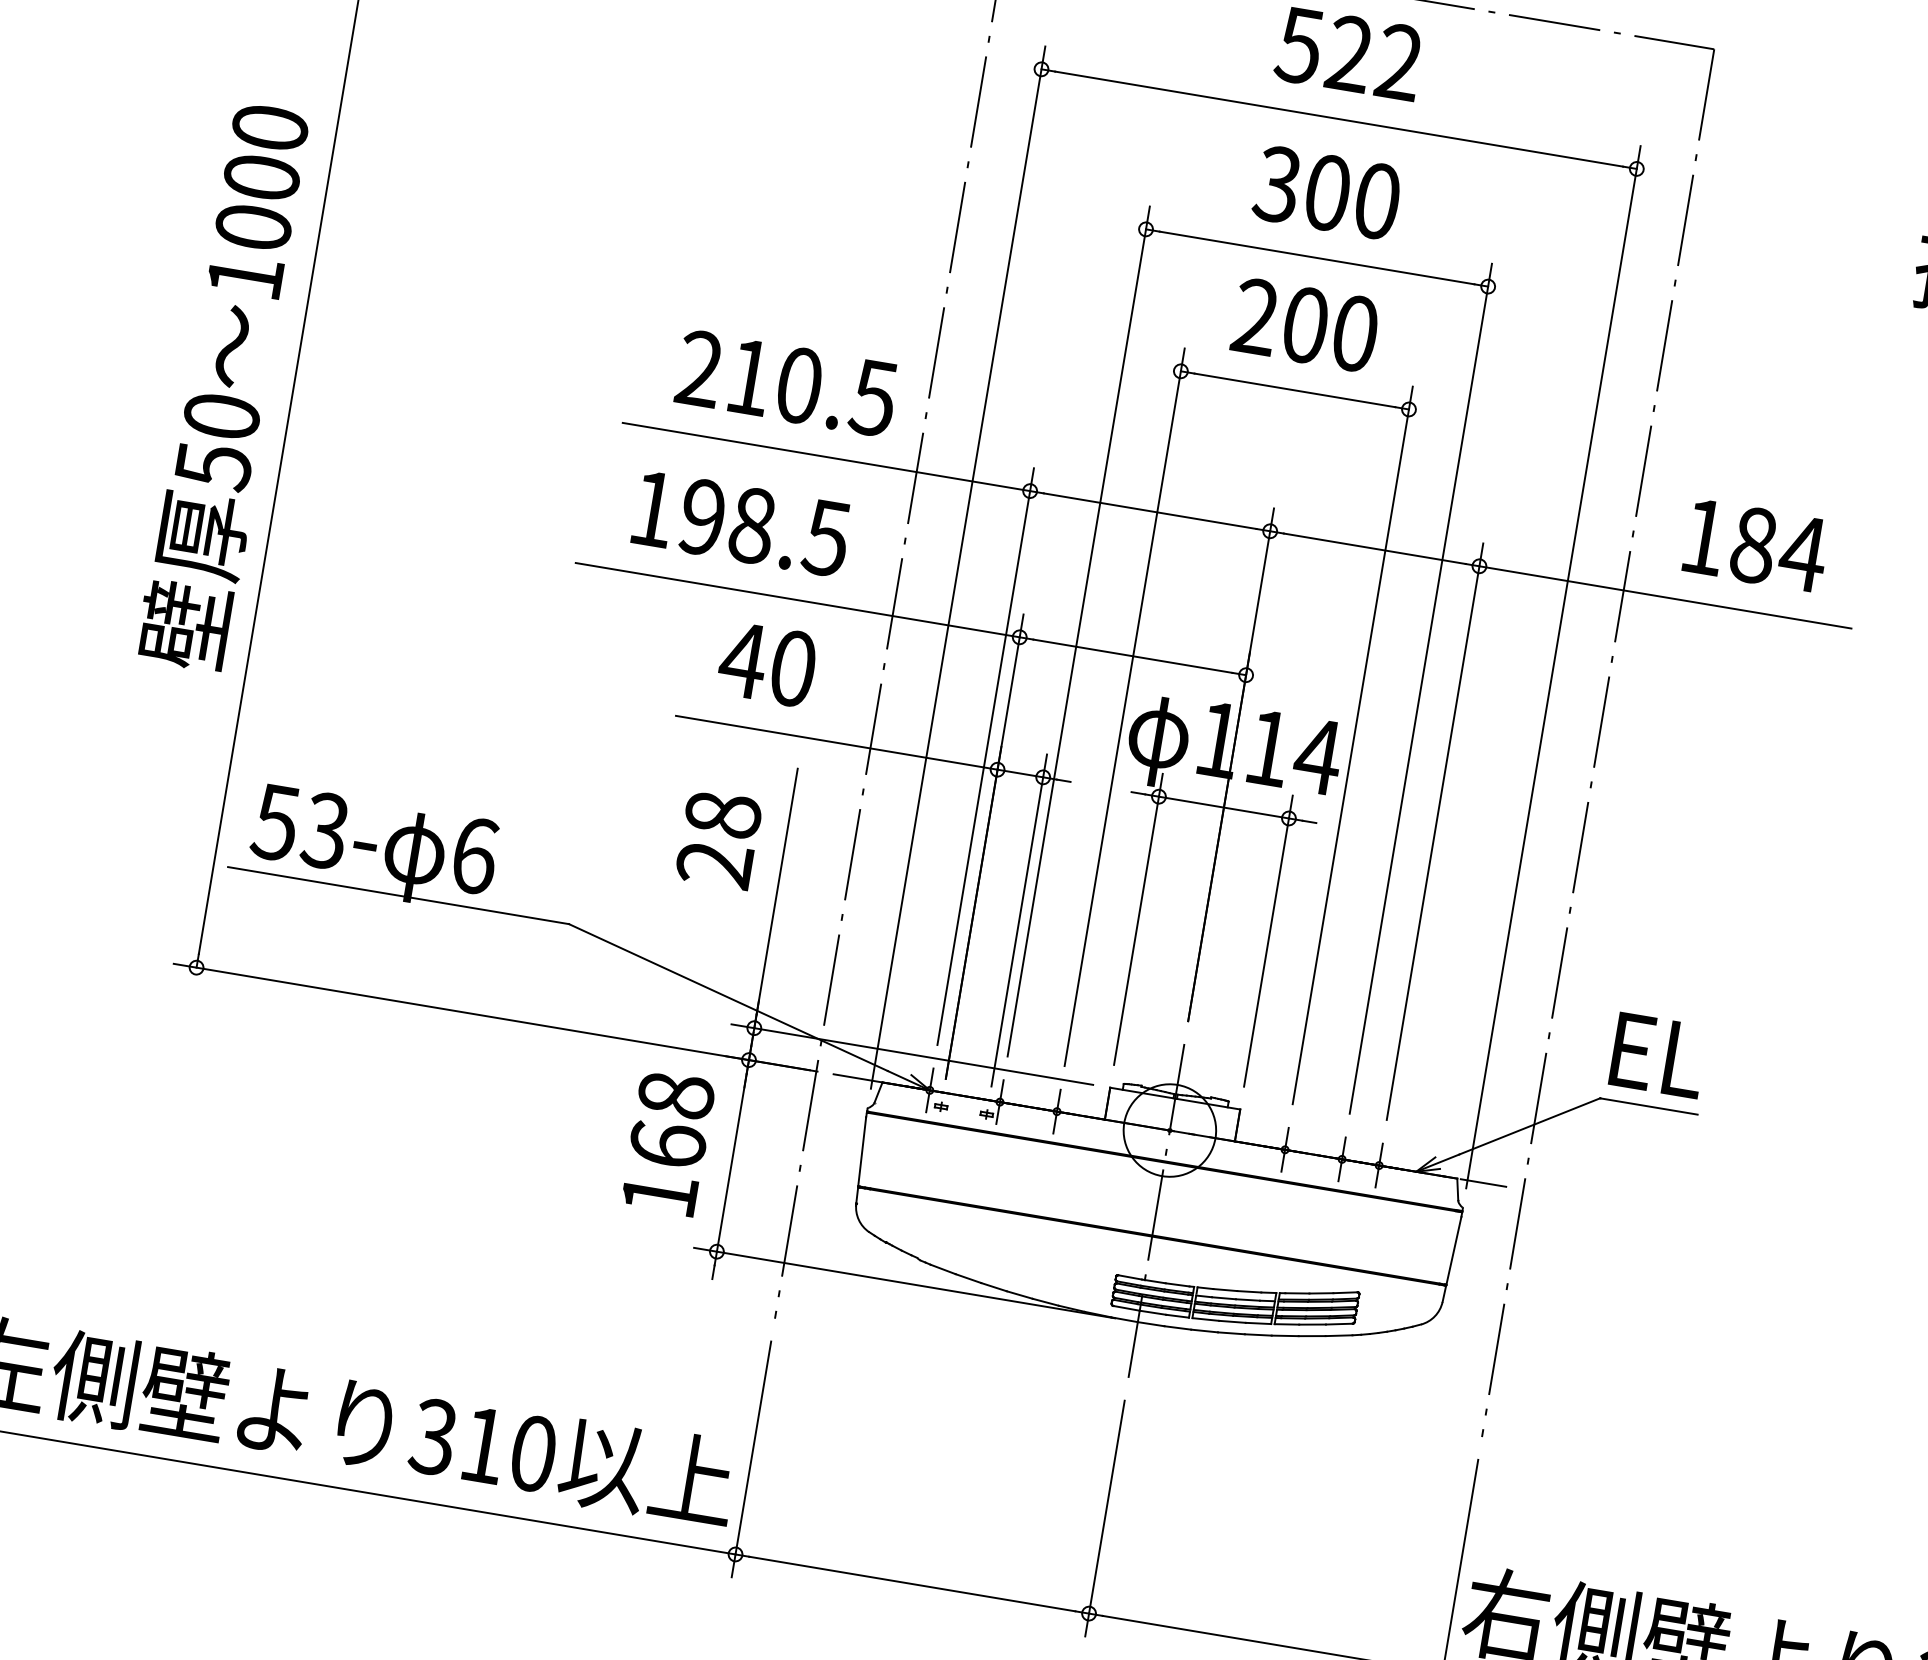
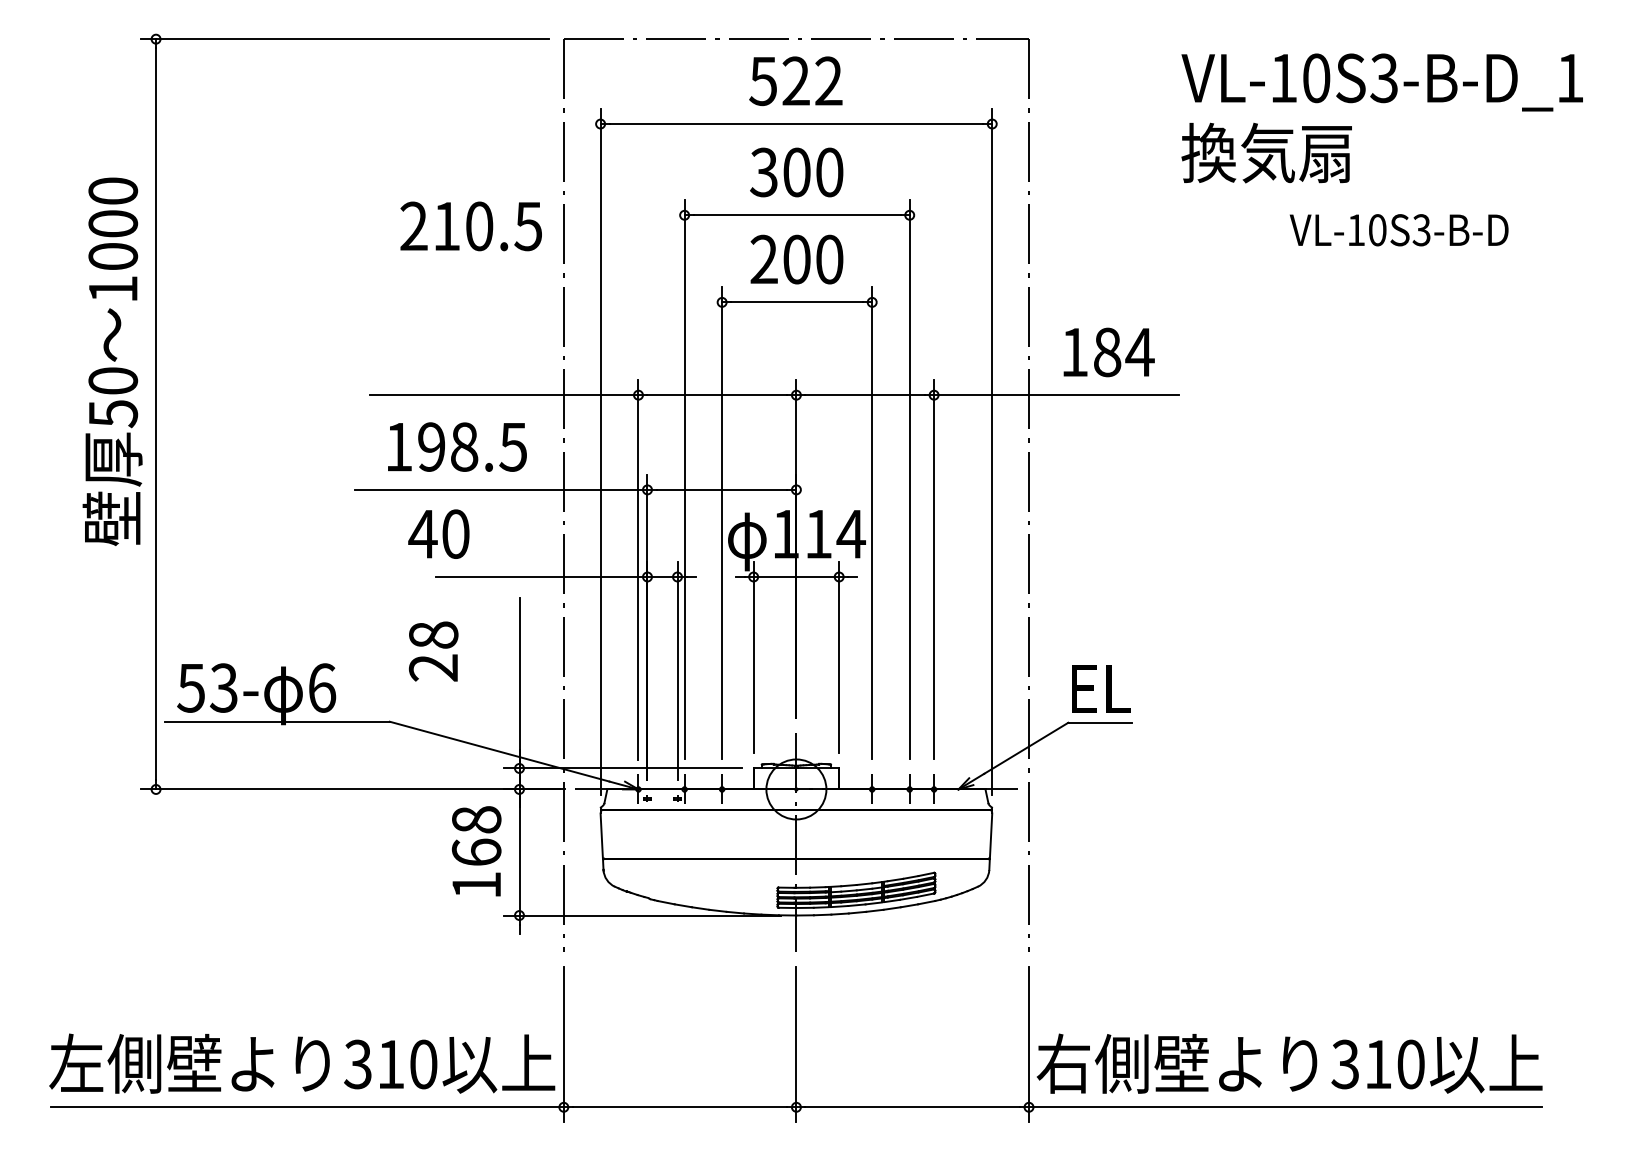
text: (785, 383) -> (470, 226), moved
text: (225, 386) -> (112, 361), moved
text: (766, 663) -> (438, 533), moved
text: (718, 839) -> (433, 651), moved

